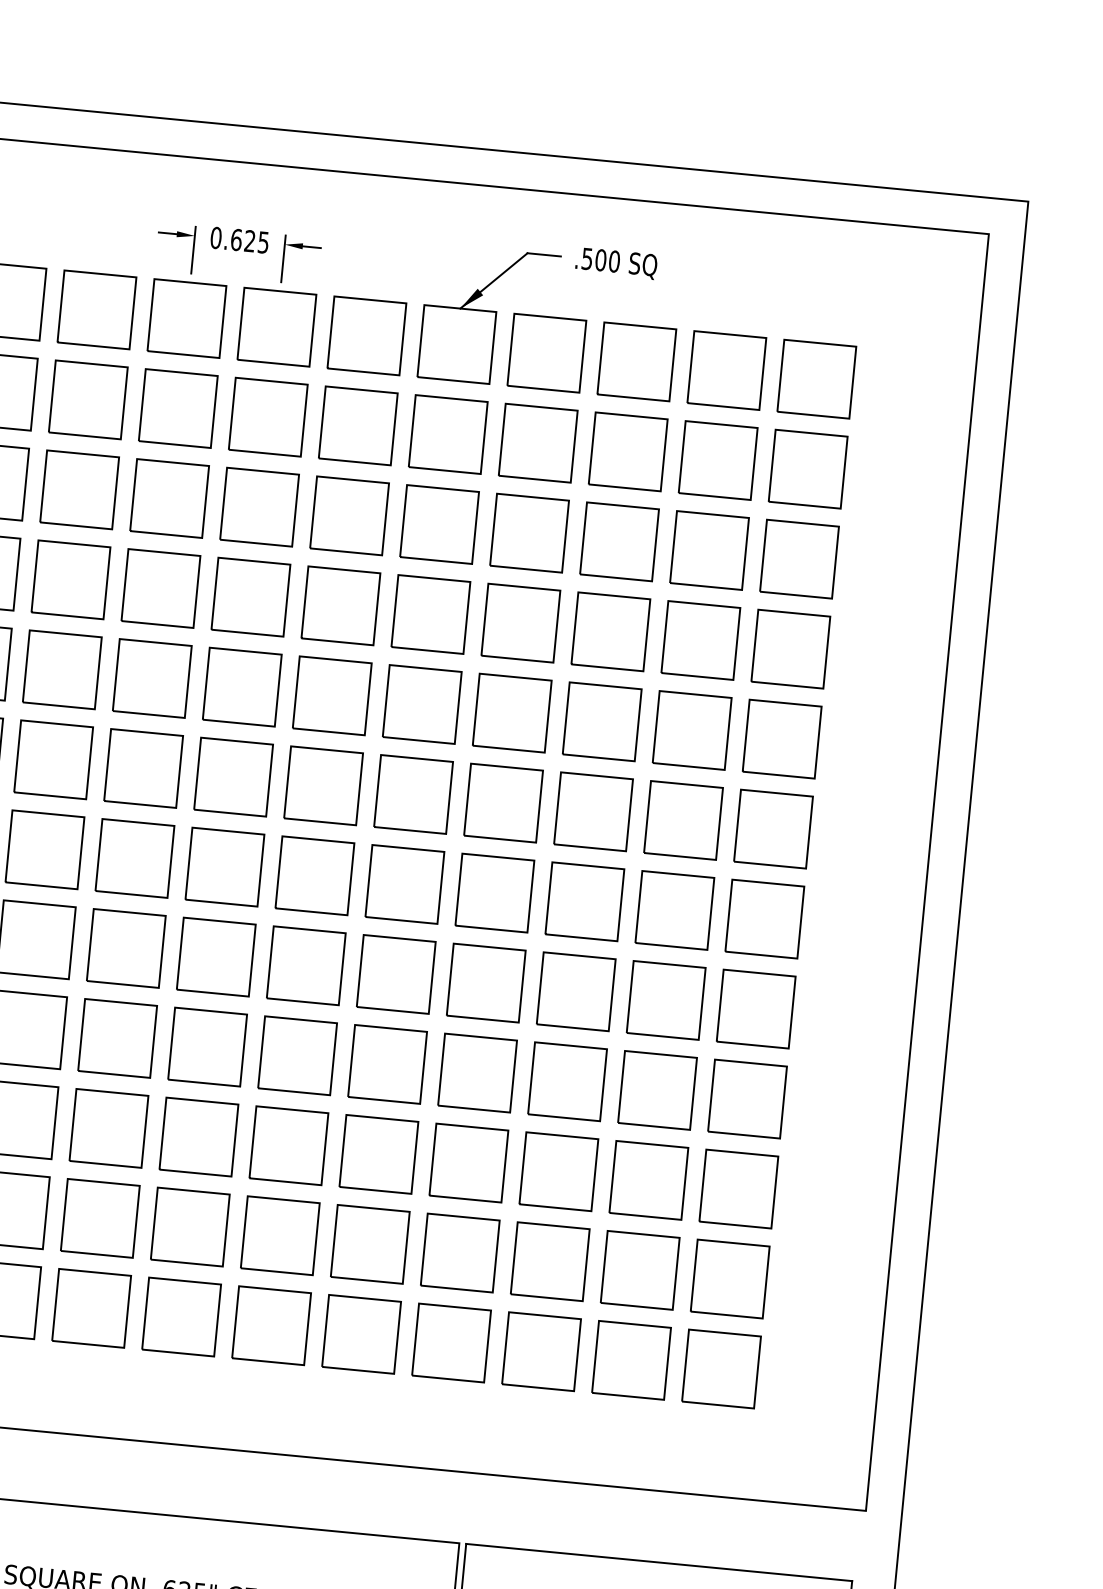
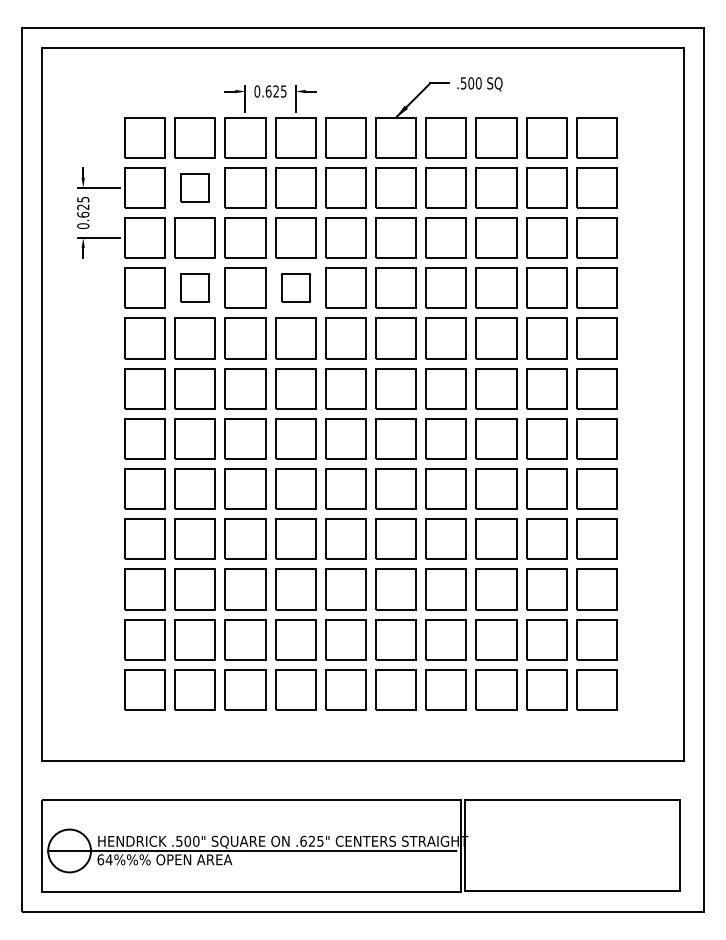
part: (86, 399) -> (194, 187), size x0.7
part: (69, 578) -> (194, 287), size x0.7
part: (250, 595) -> (295, 287), size x0.7

